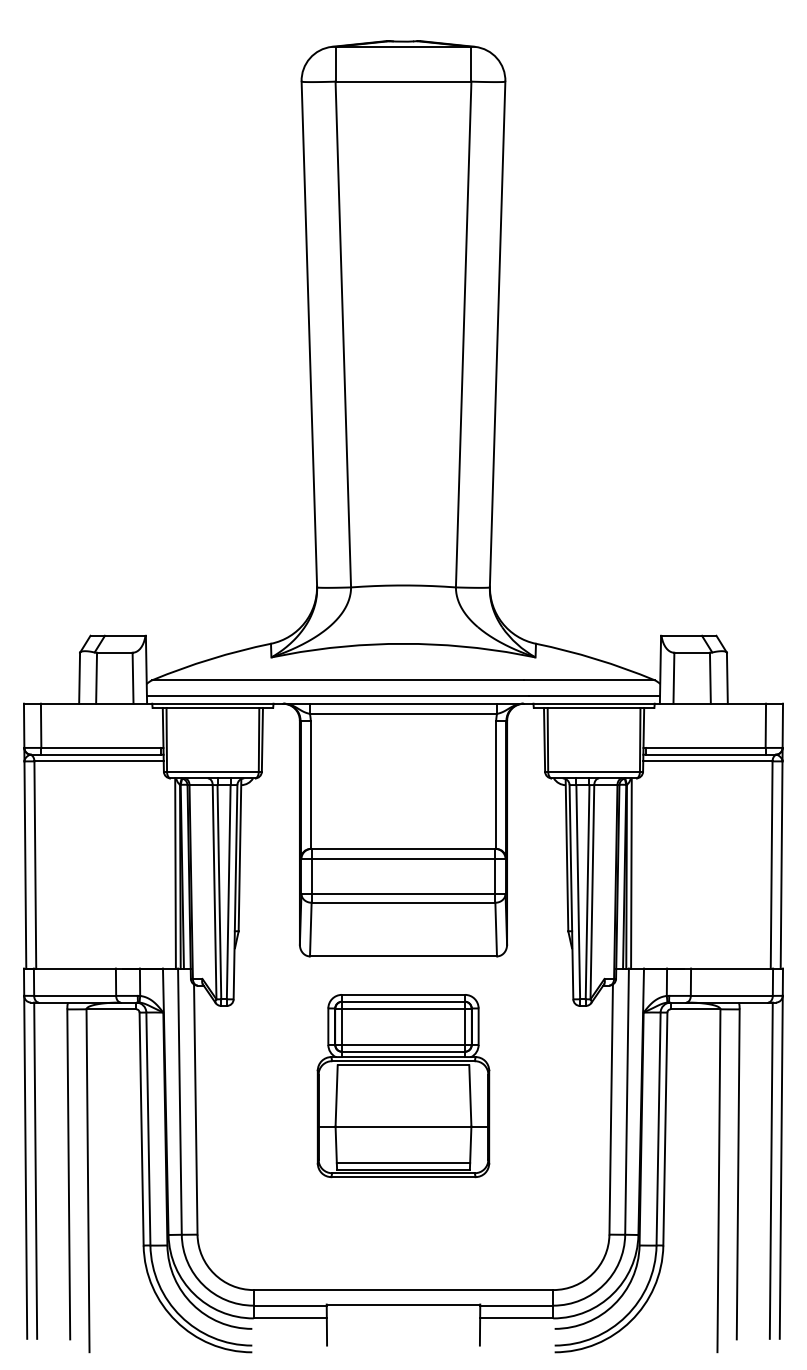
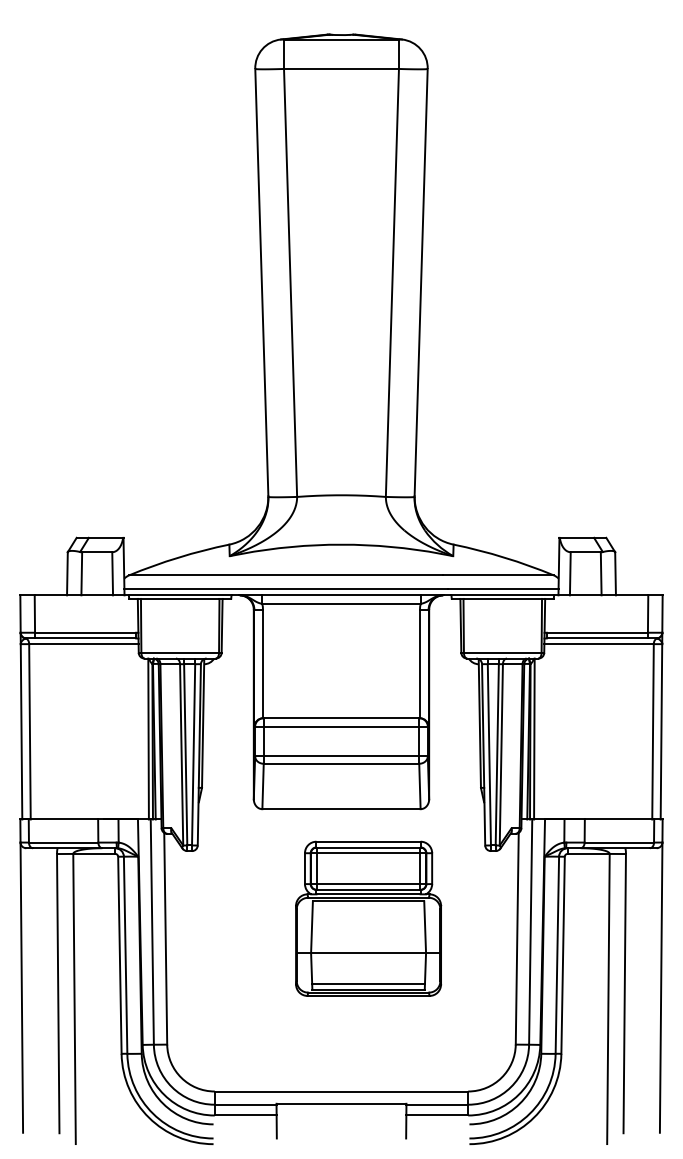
part: (403, 1086) -> (368, 919), moved
line: (35, 1170) -> (30, 990), removed
line: (770, 1170) -> (652, 990), removed

